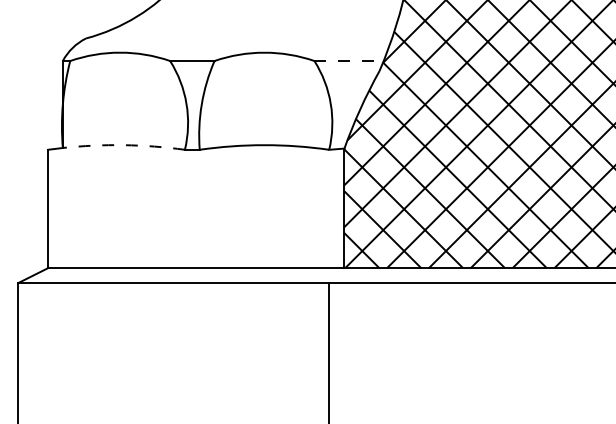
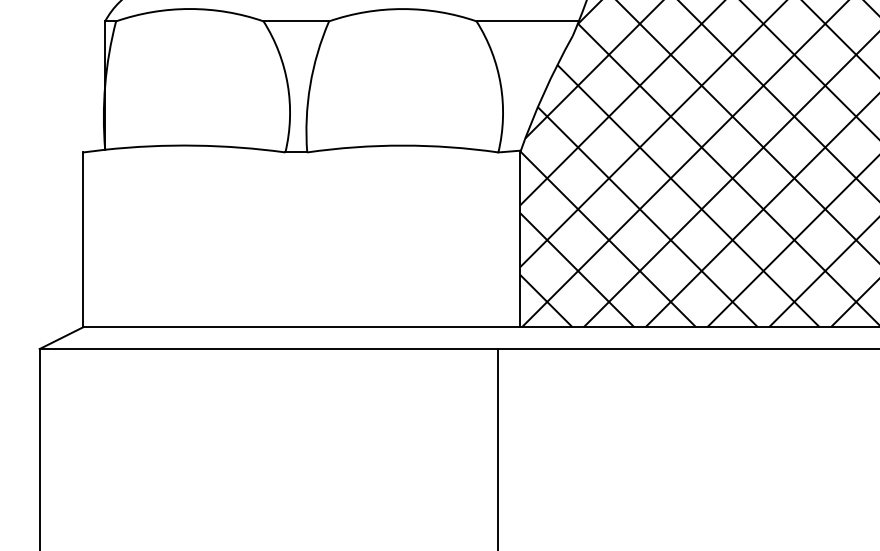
line: (349, 61) -> (528, 22), dashed -> solid
arc: (123, 145) -> (194, 146), dashed -> solid

